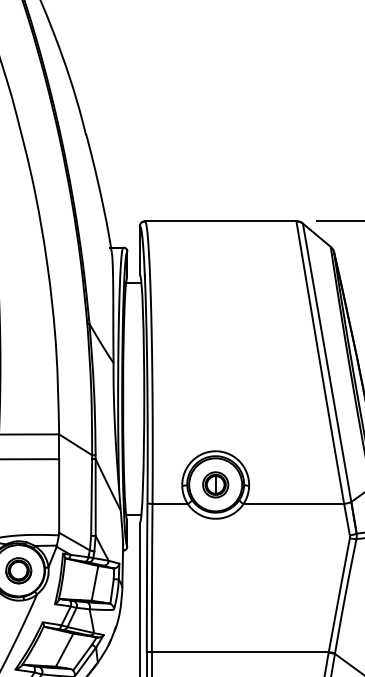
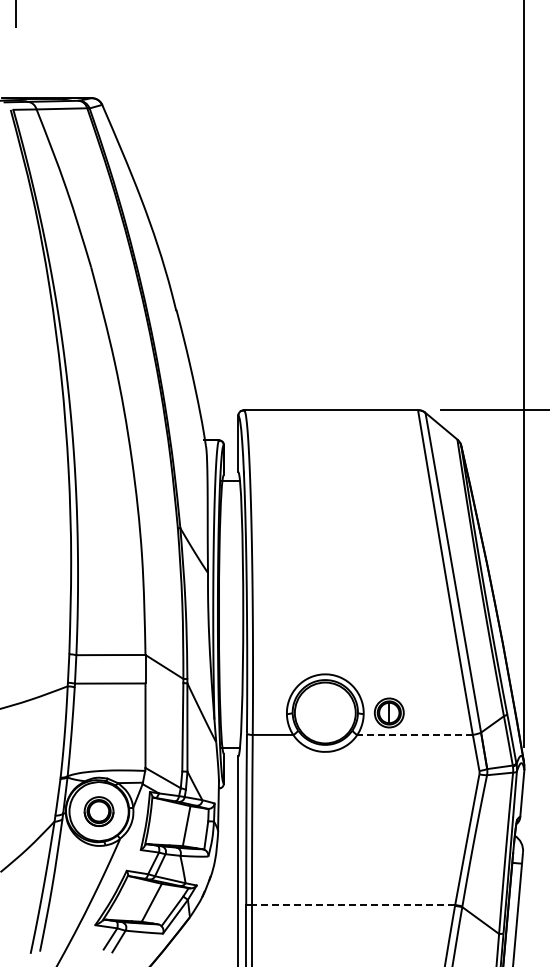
part: (215, 484) -> (389, 712), moved
line: (294, 503) -> (415, 734), solid -> dashed
line: (240, 652) -> (353, 905), solid -> dashed

